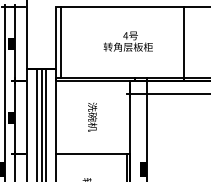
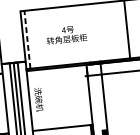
text: (127, 41) -> (65, 34), moved
line: (61, 42) -> (27, 39), solid -> dashed
text: (92, 116) -> (38, 99), moved

